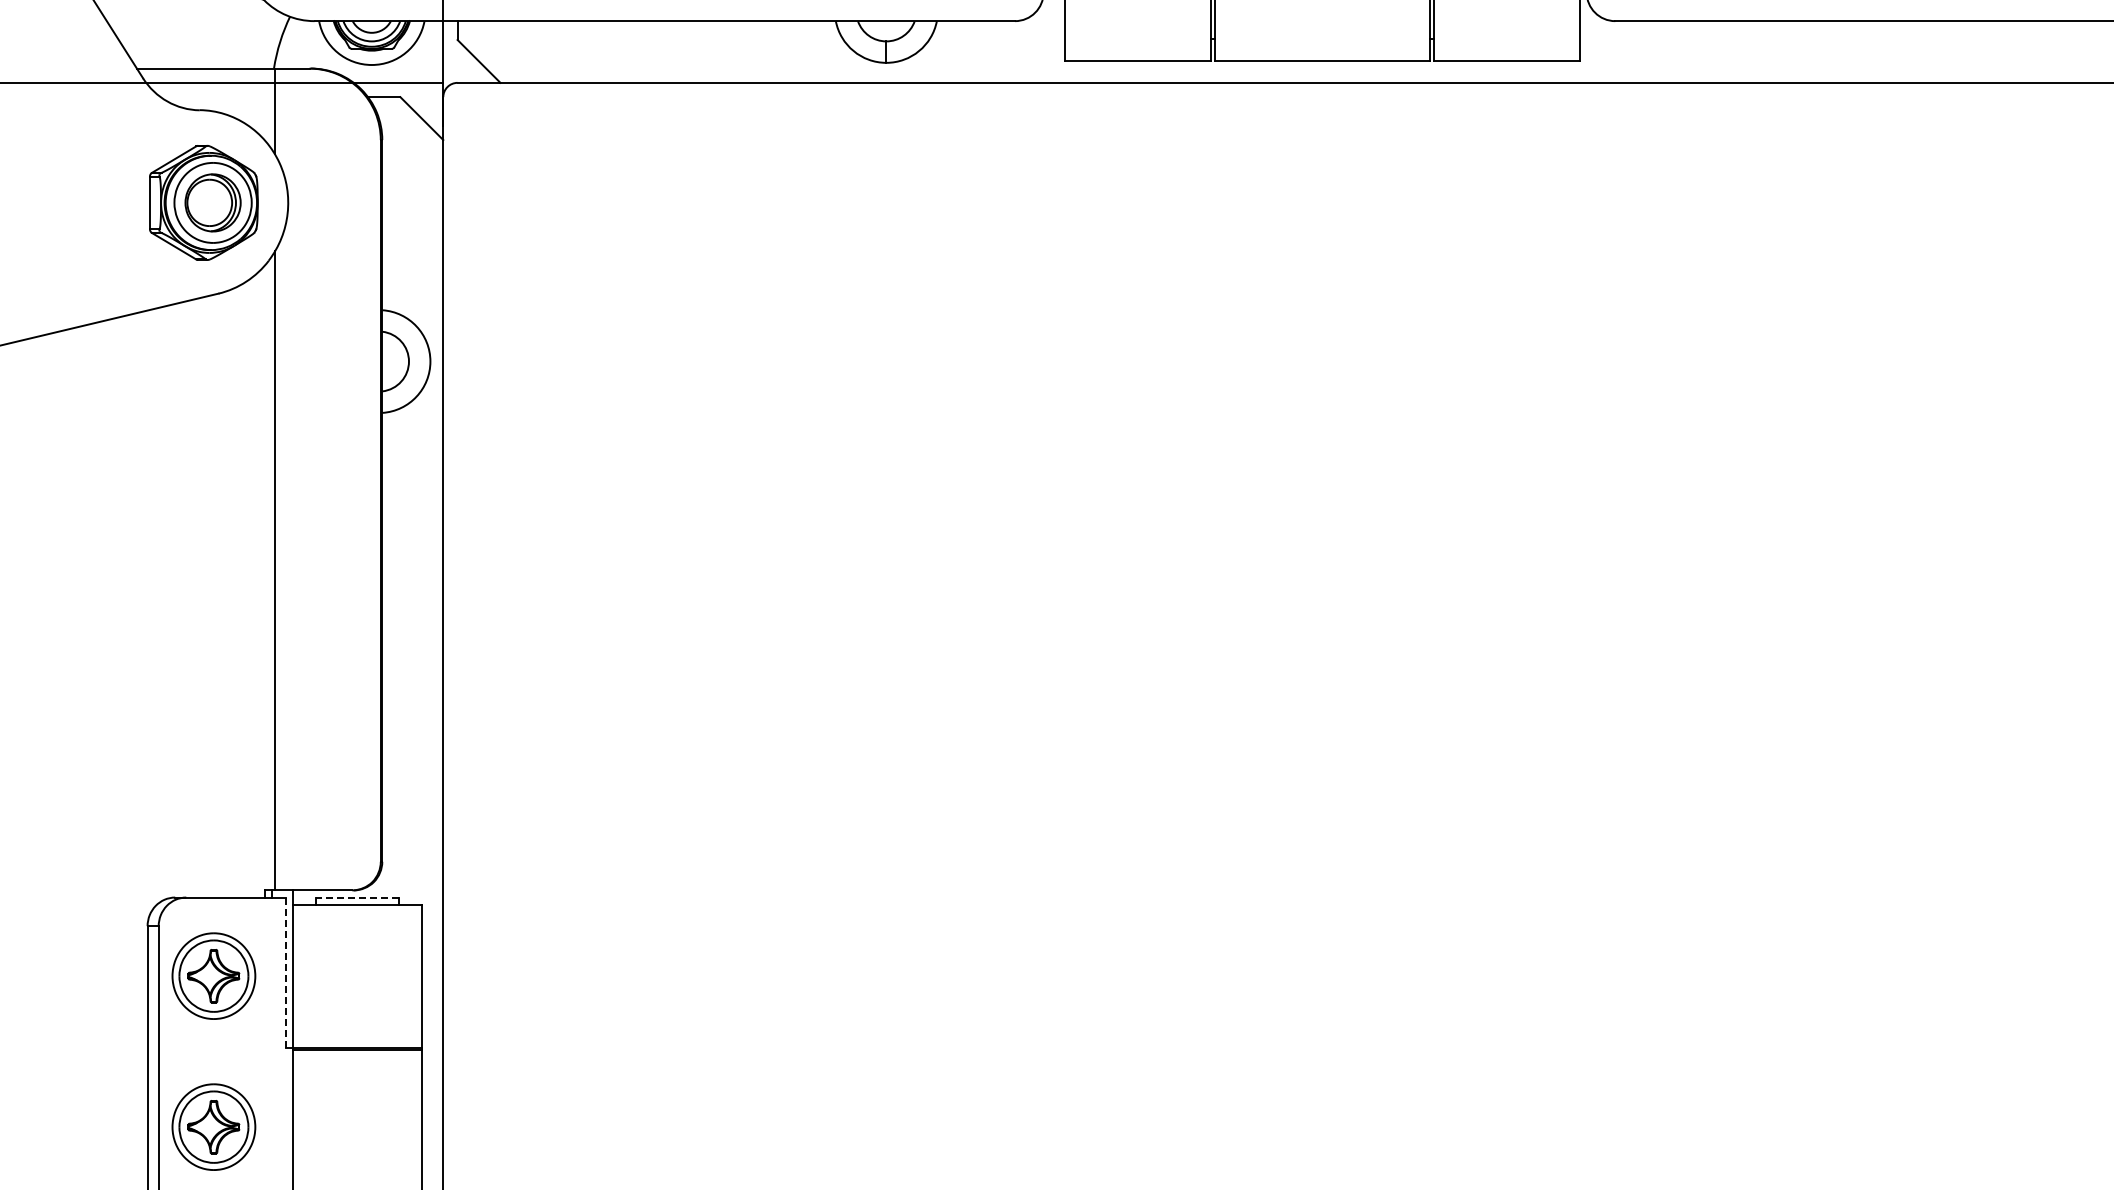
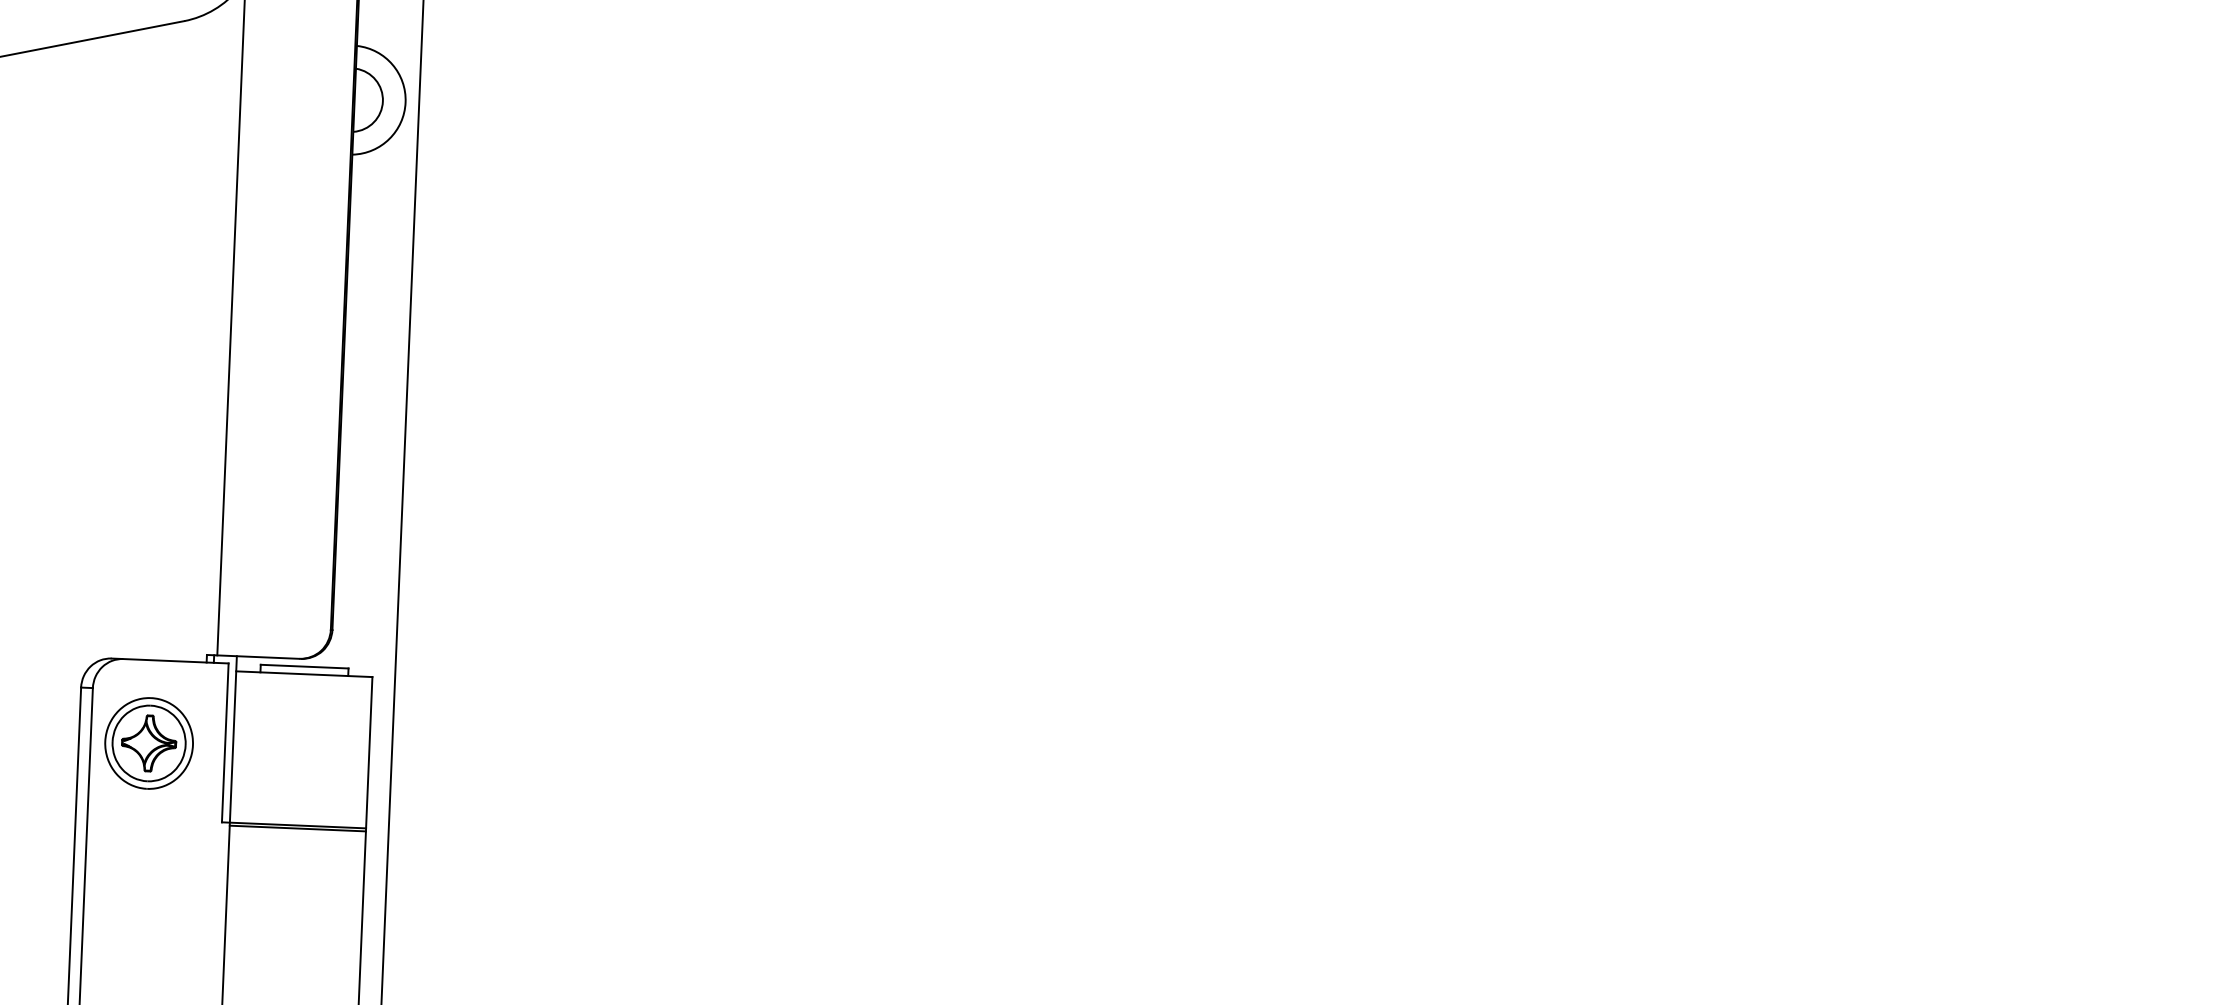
line: (357, 897) -> (304, 666), dashed -> solid
line: (285, 972) -> (225, 742), dashed -> solid
part: (213, 1126) -> (141, 902), removed

